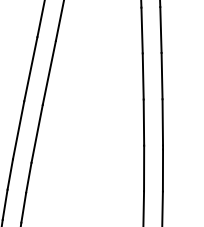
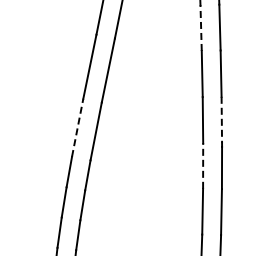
line: (142, 30) -> (201, 28), solid -> dashed
line: (162, 122) -> (221, 120), solid -> dashed
line: (18, 129) -> (77, 127), solid -> dashed
line: (144, 168) -> (203, 166), solid -> dashed

